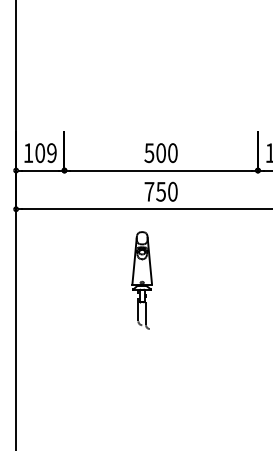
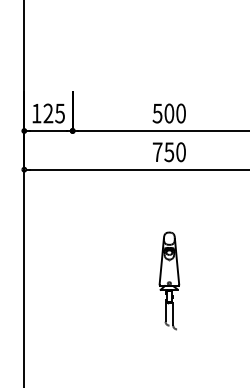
text: (45, 153) -> (53, 113), 109 -> 125
part: (141, 280) -> (168, 280), moved

